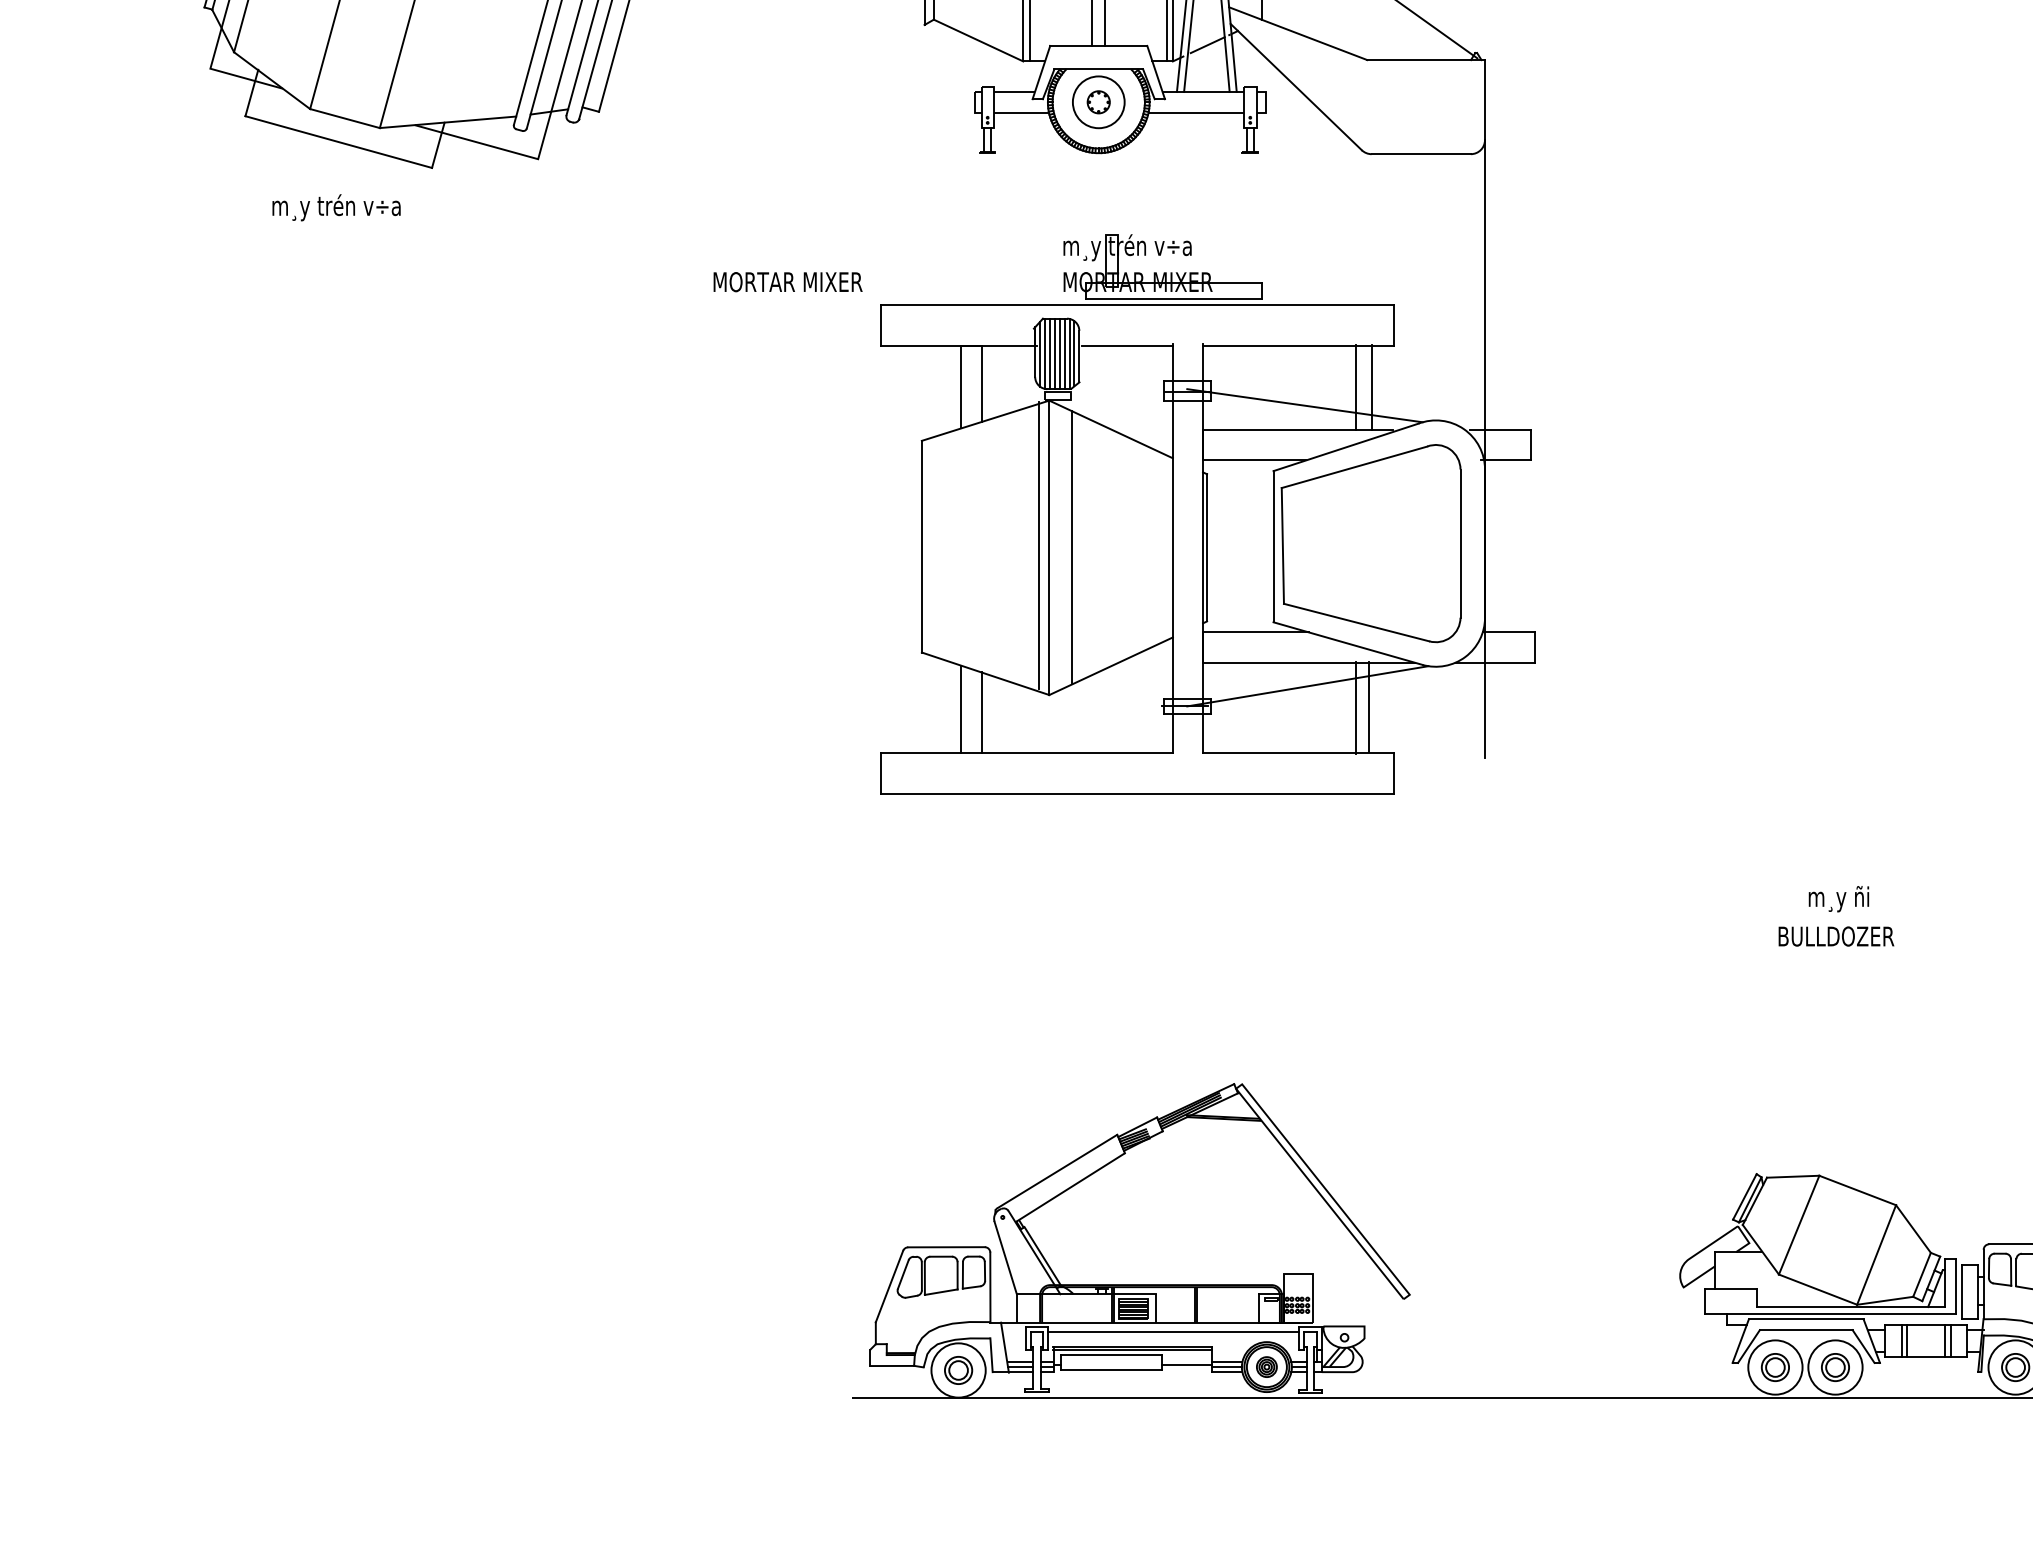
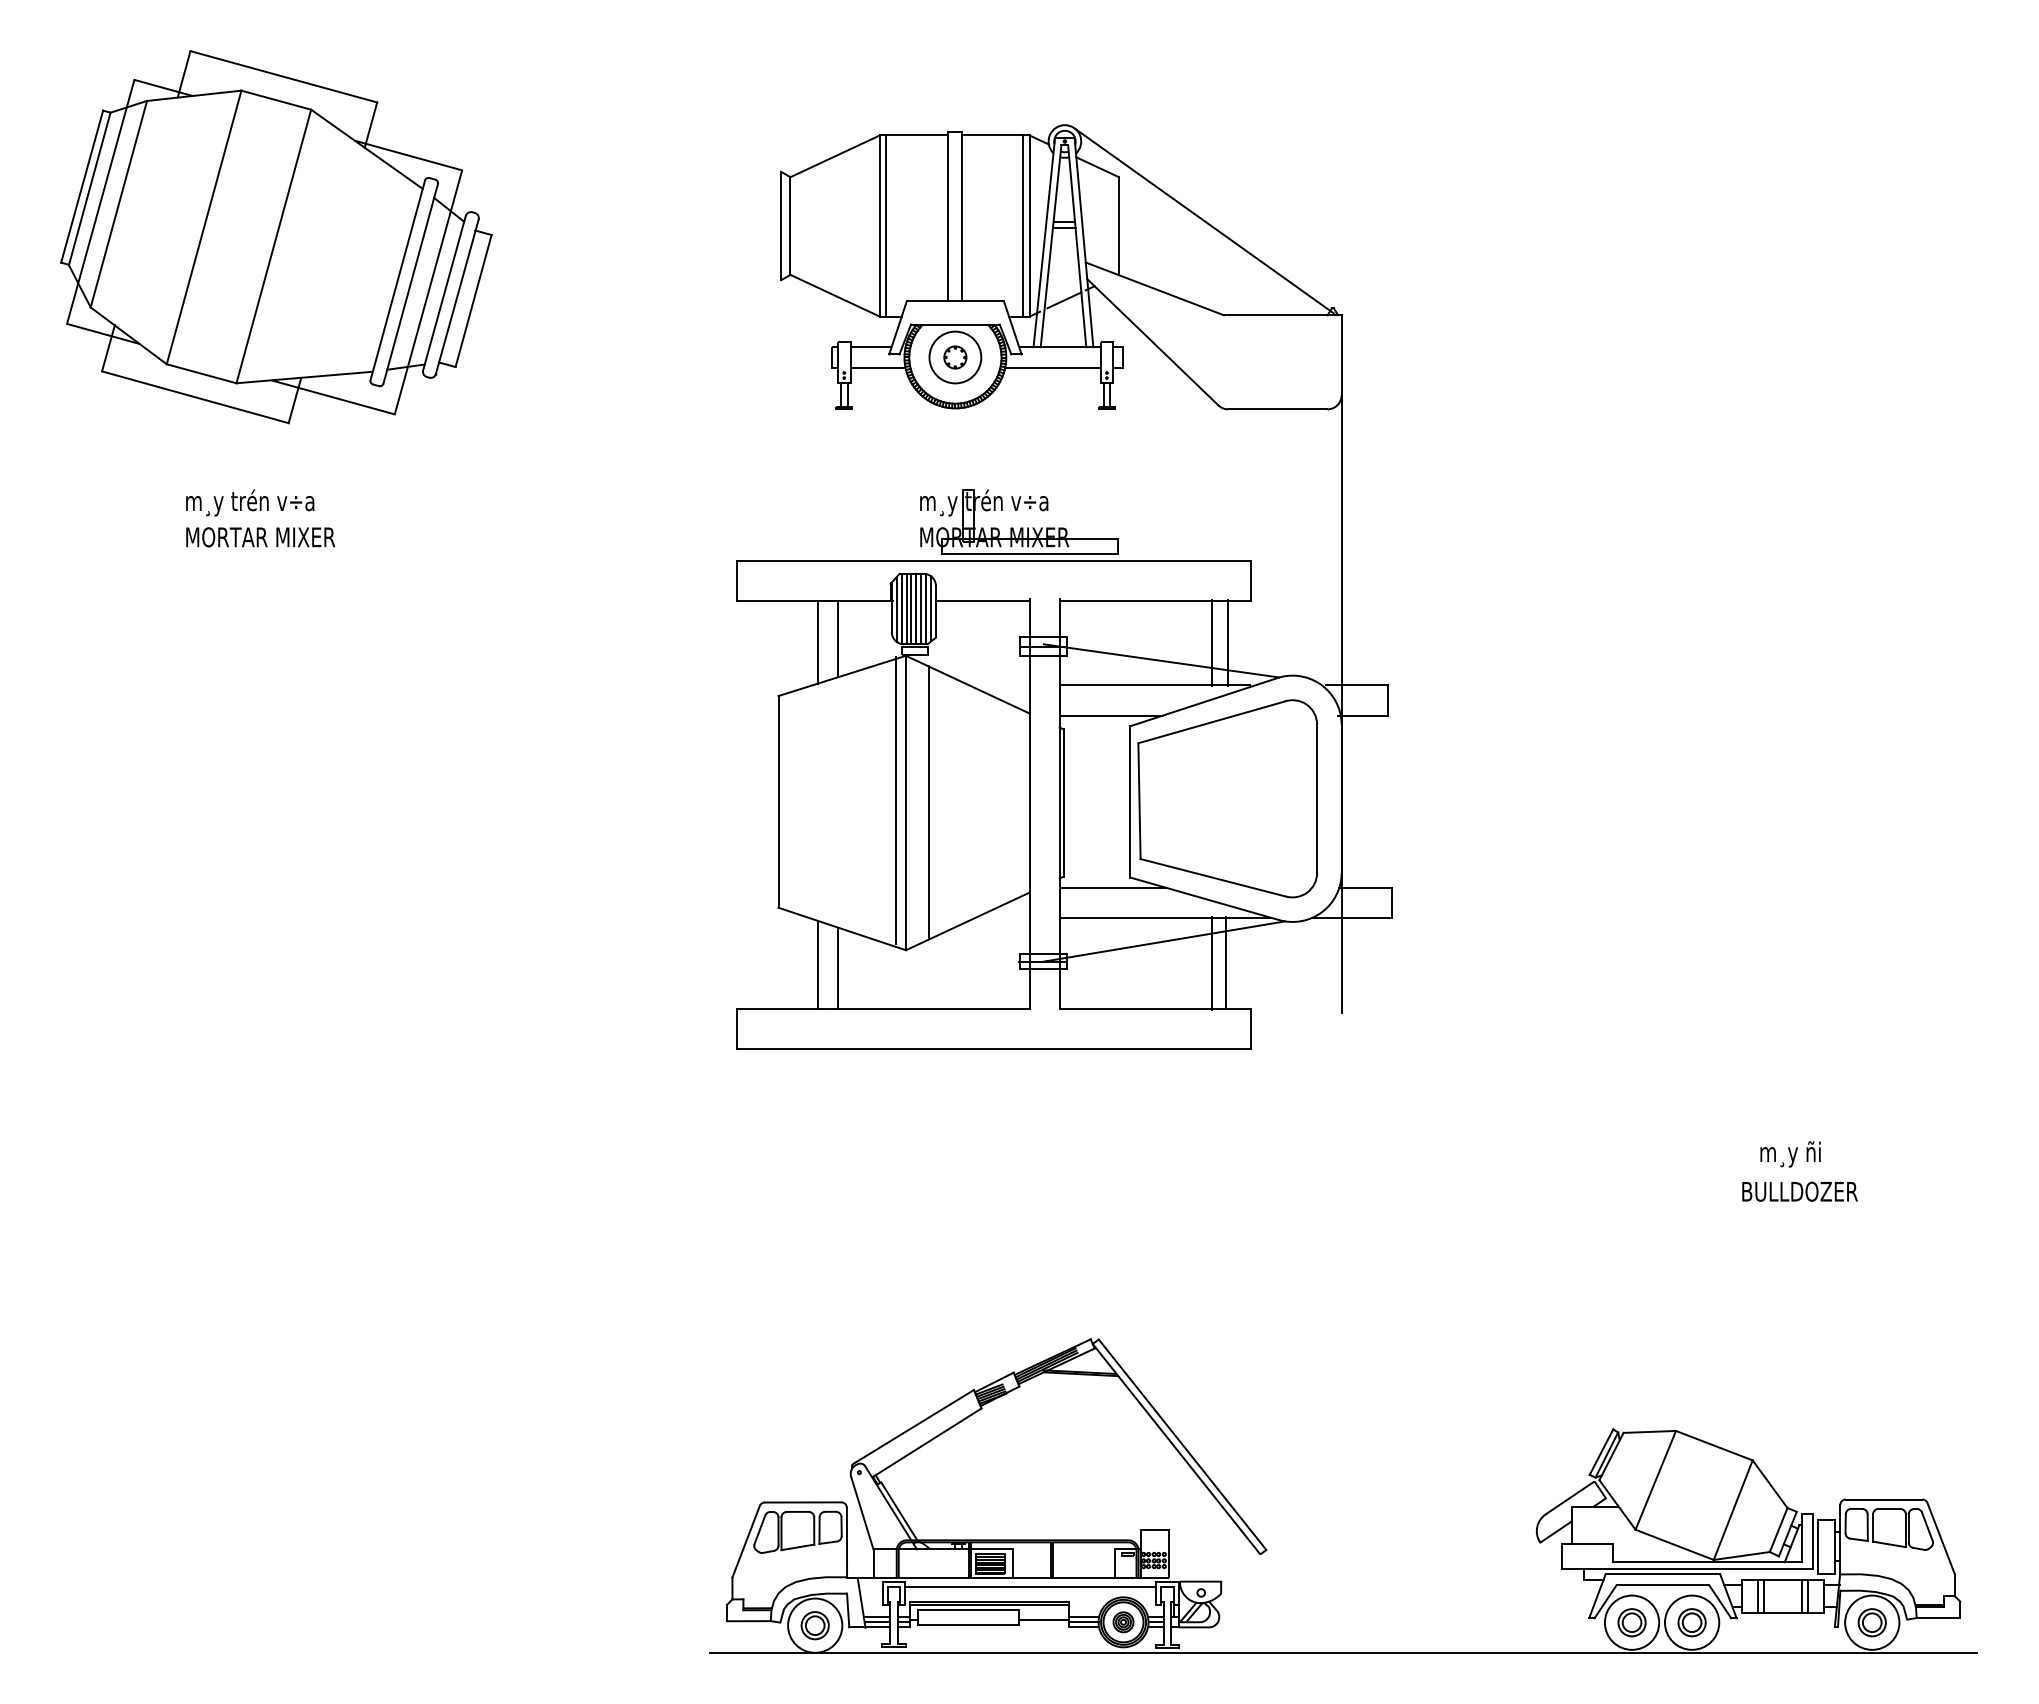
text: (336, 207) -> (250, 502), moved
text: (787, 282) -> (260, 537), moved
text: (1838, 899) -> (1790, 1154), moved
text: (1835, 936) -> (1799, 1191), moved

